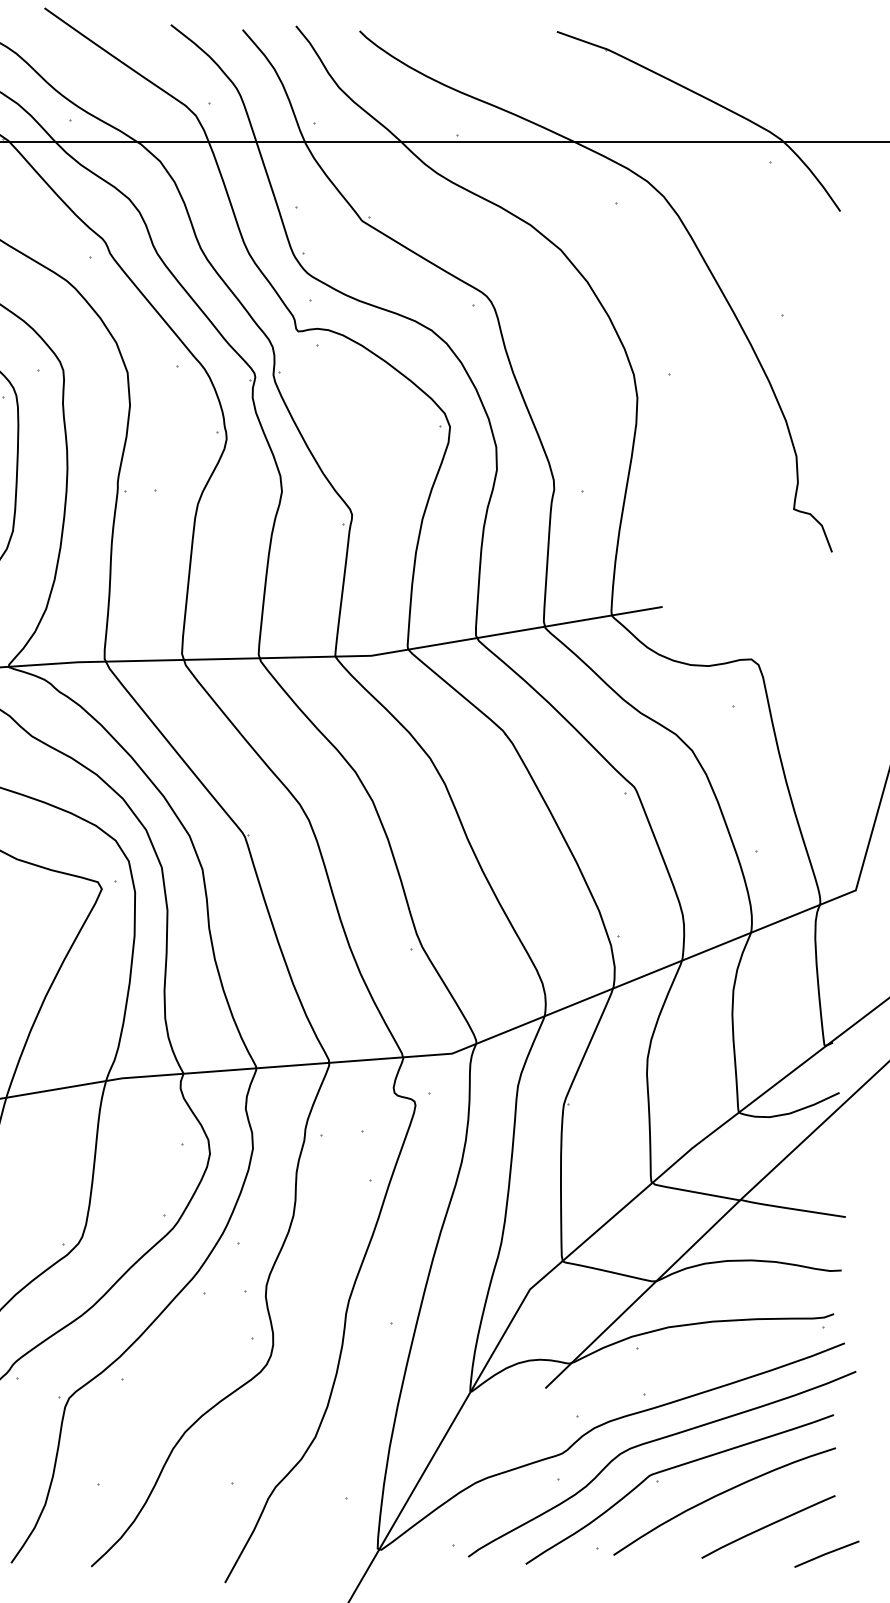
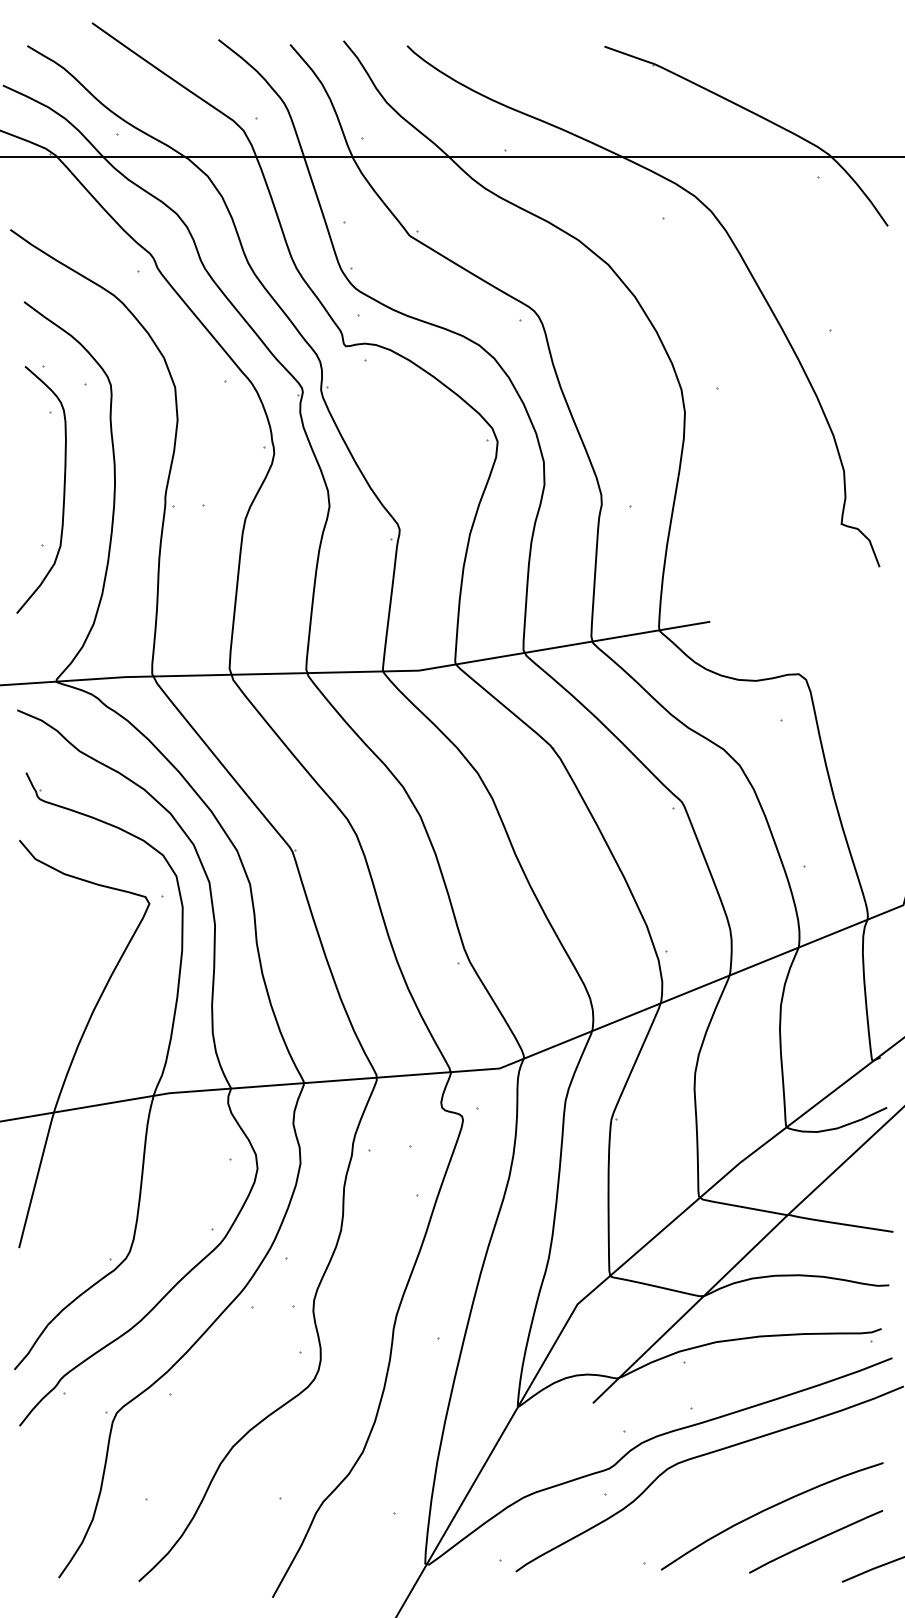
part: (673, 1468) -> (721, 1483), removed

